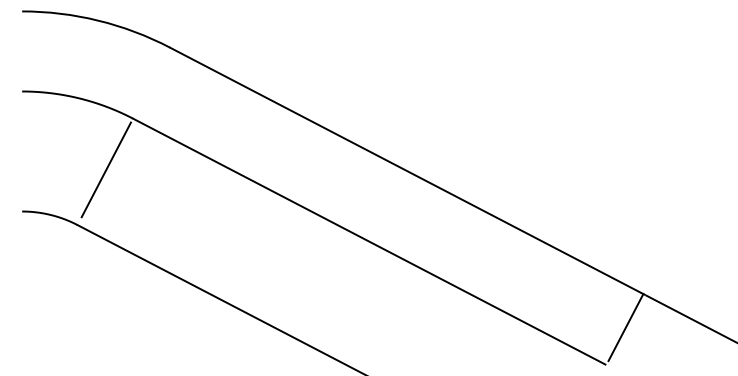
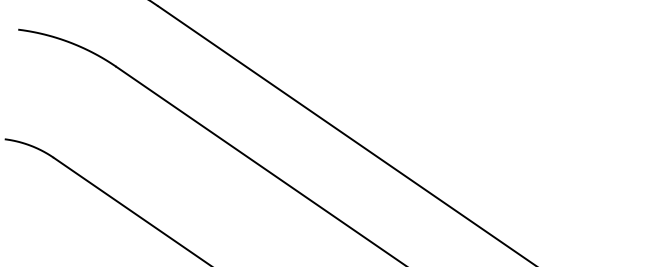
line: (105, 169) -> (85, 110), removed

